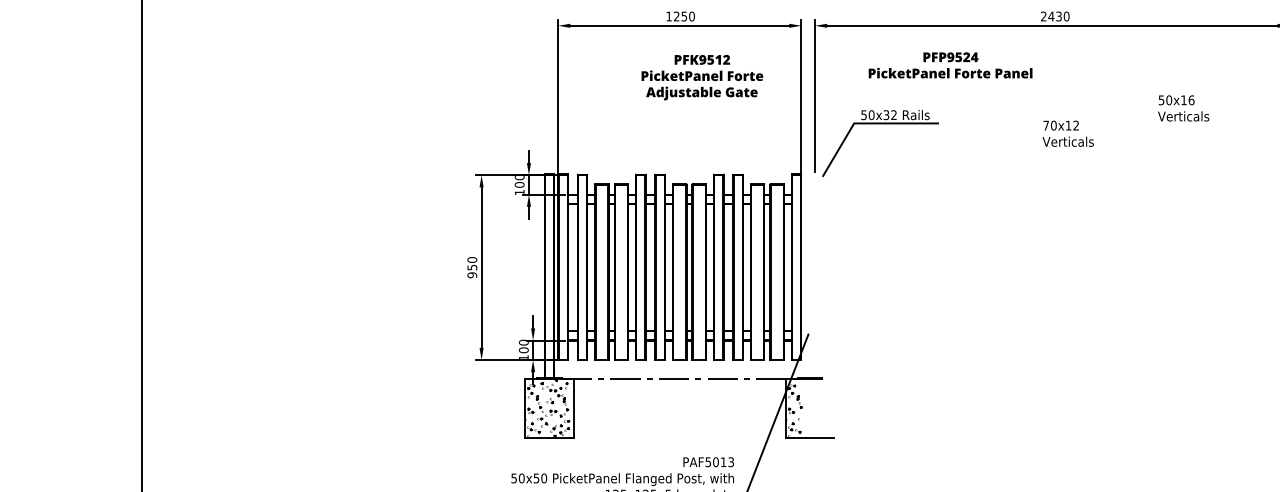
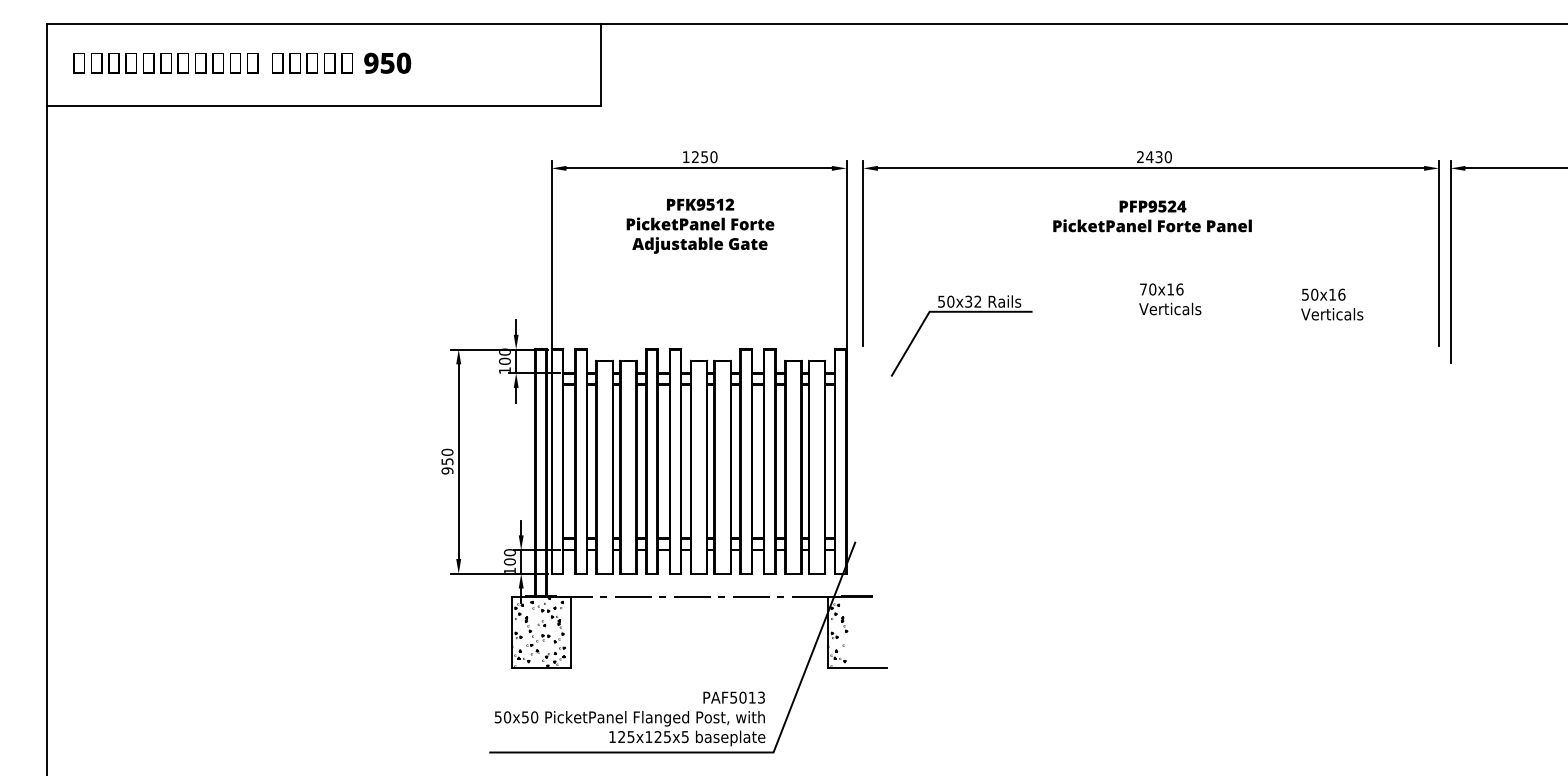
text: (950, 65) -> (1152, 216), moved
text: (702, 77) -> (700, 225), moved
text: (1183, 108) -> (1332, 304), moved
part: (880, 124) -> (961, 312), moved
text: (1075, 125) -> (1179, 289), 70x12 -> 70x16

